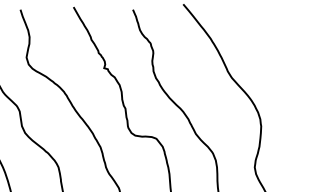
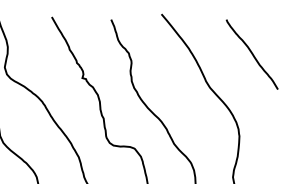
curve: (273, 44) -> (251, 54), added

